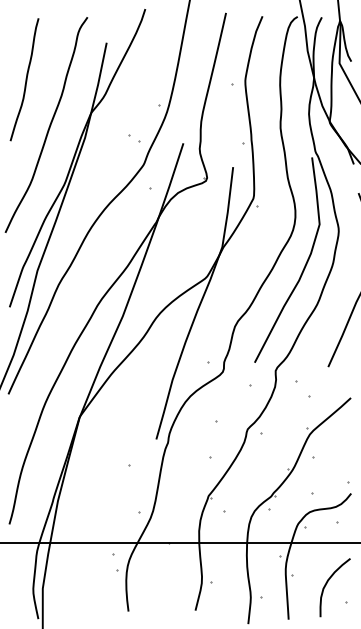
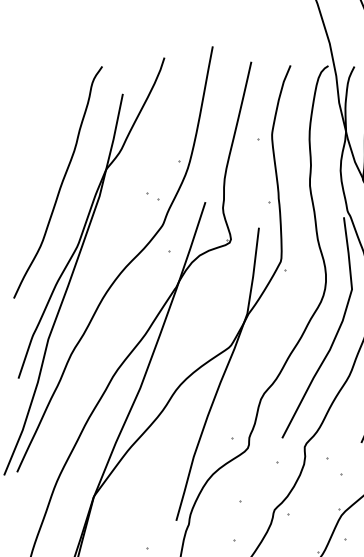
curve: (25, 79) -> (35, 133), removed

